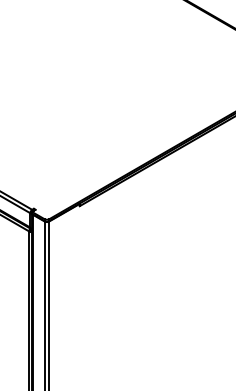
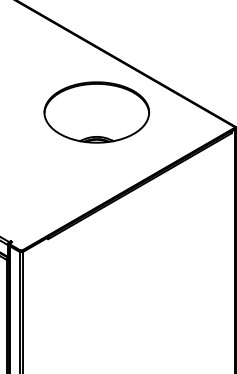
part: (138, 52) -> (96, 112), added

